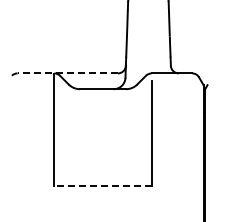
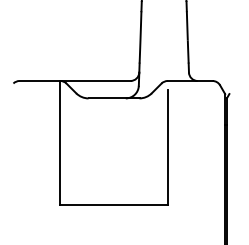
line: (67, 73) -> (74, 81), dashed -> solid
line: (103, 186) -> (114, 205), dashed -> solid

